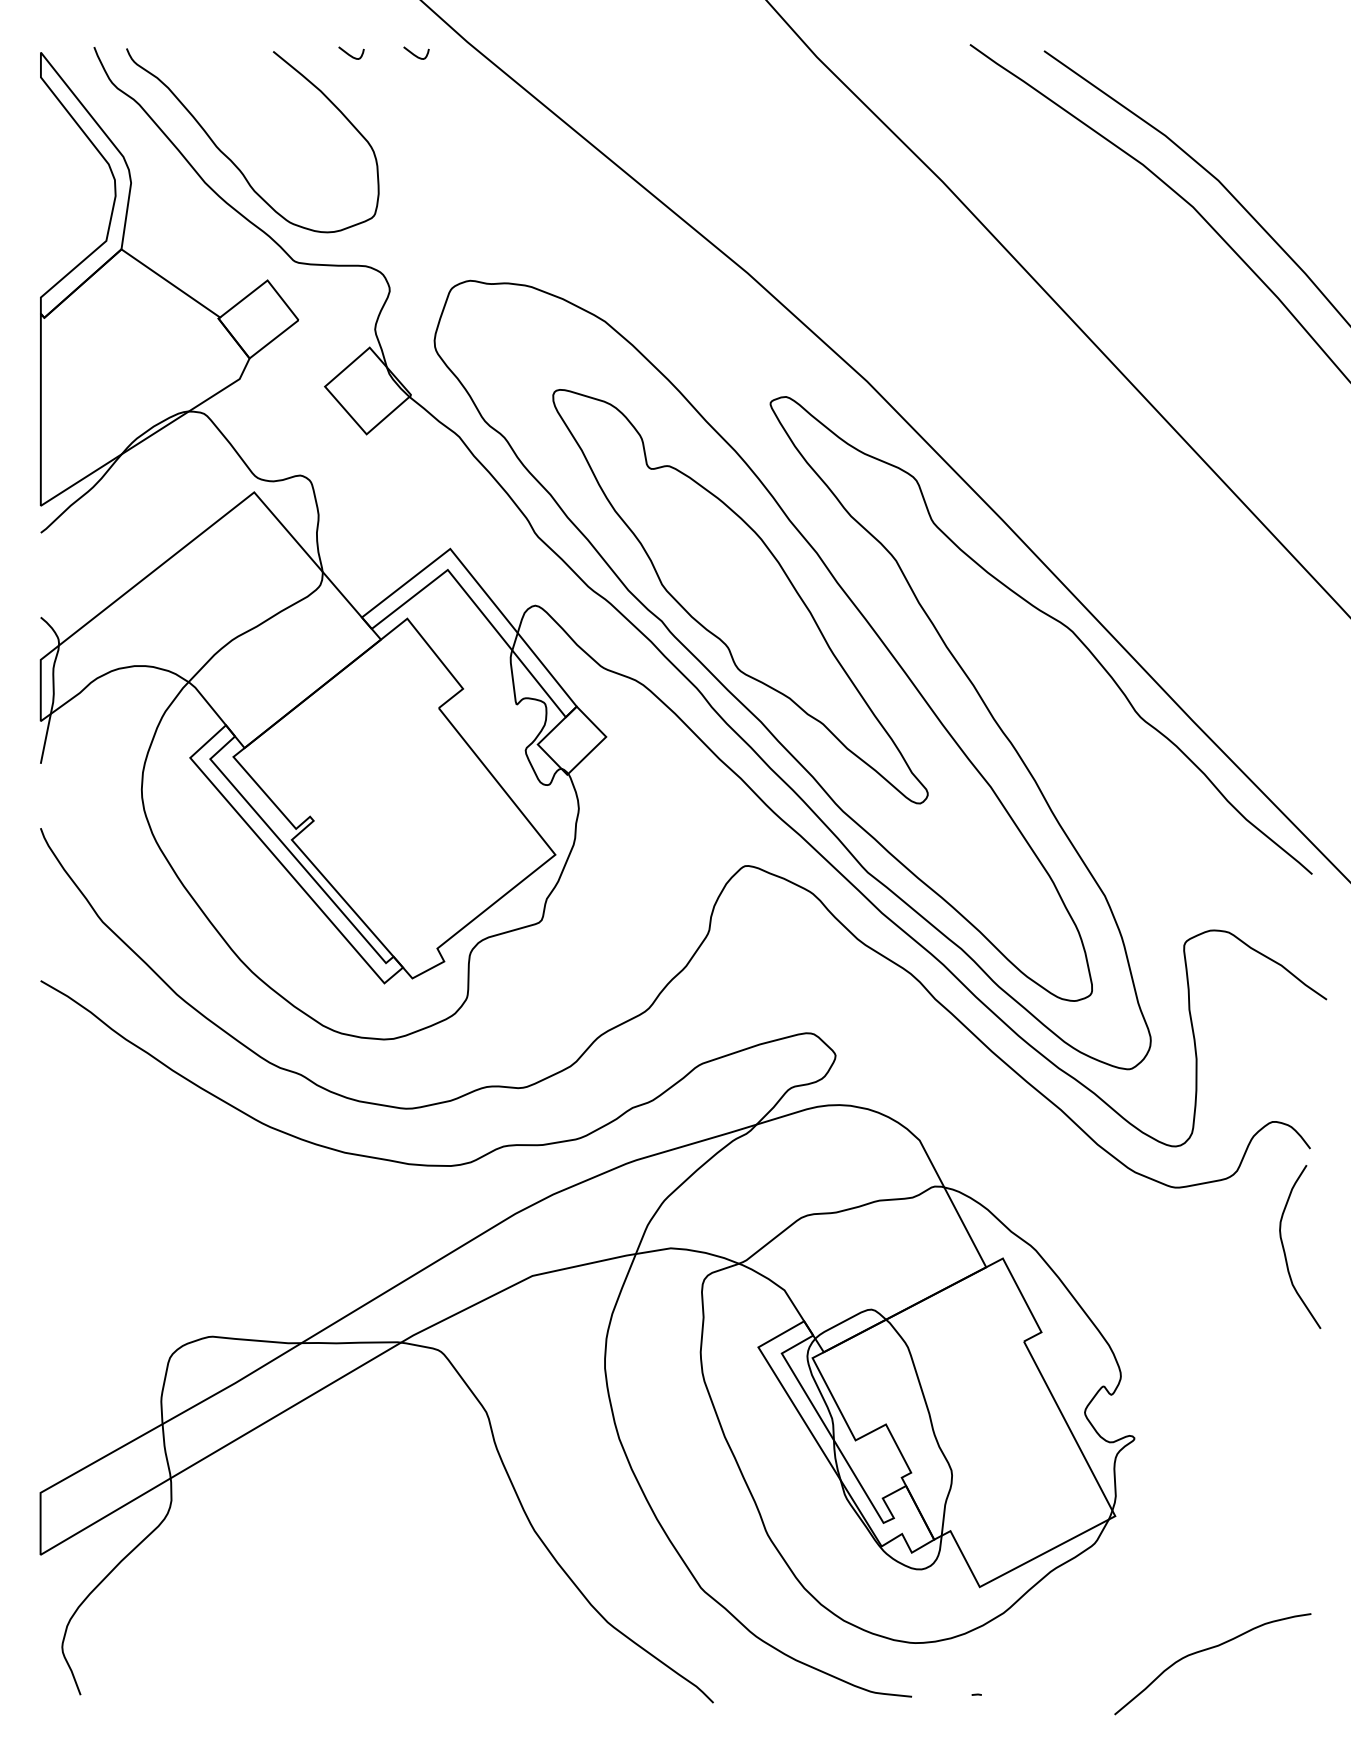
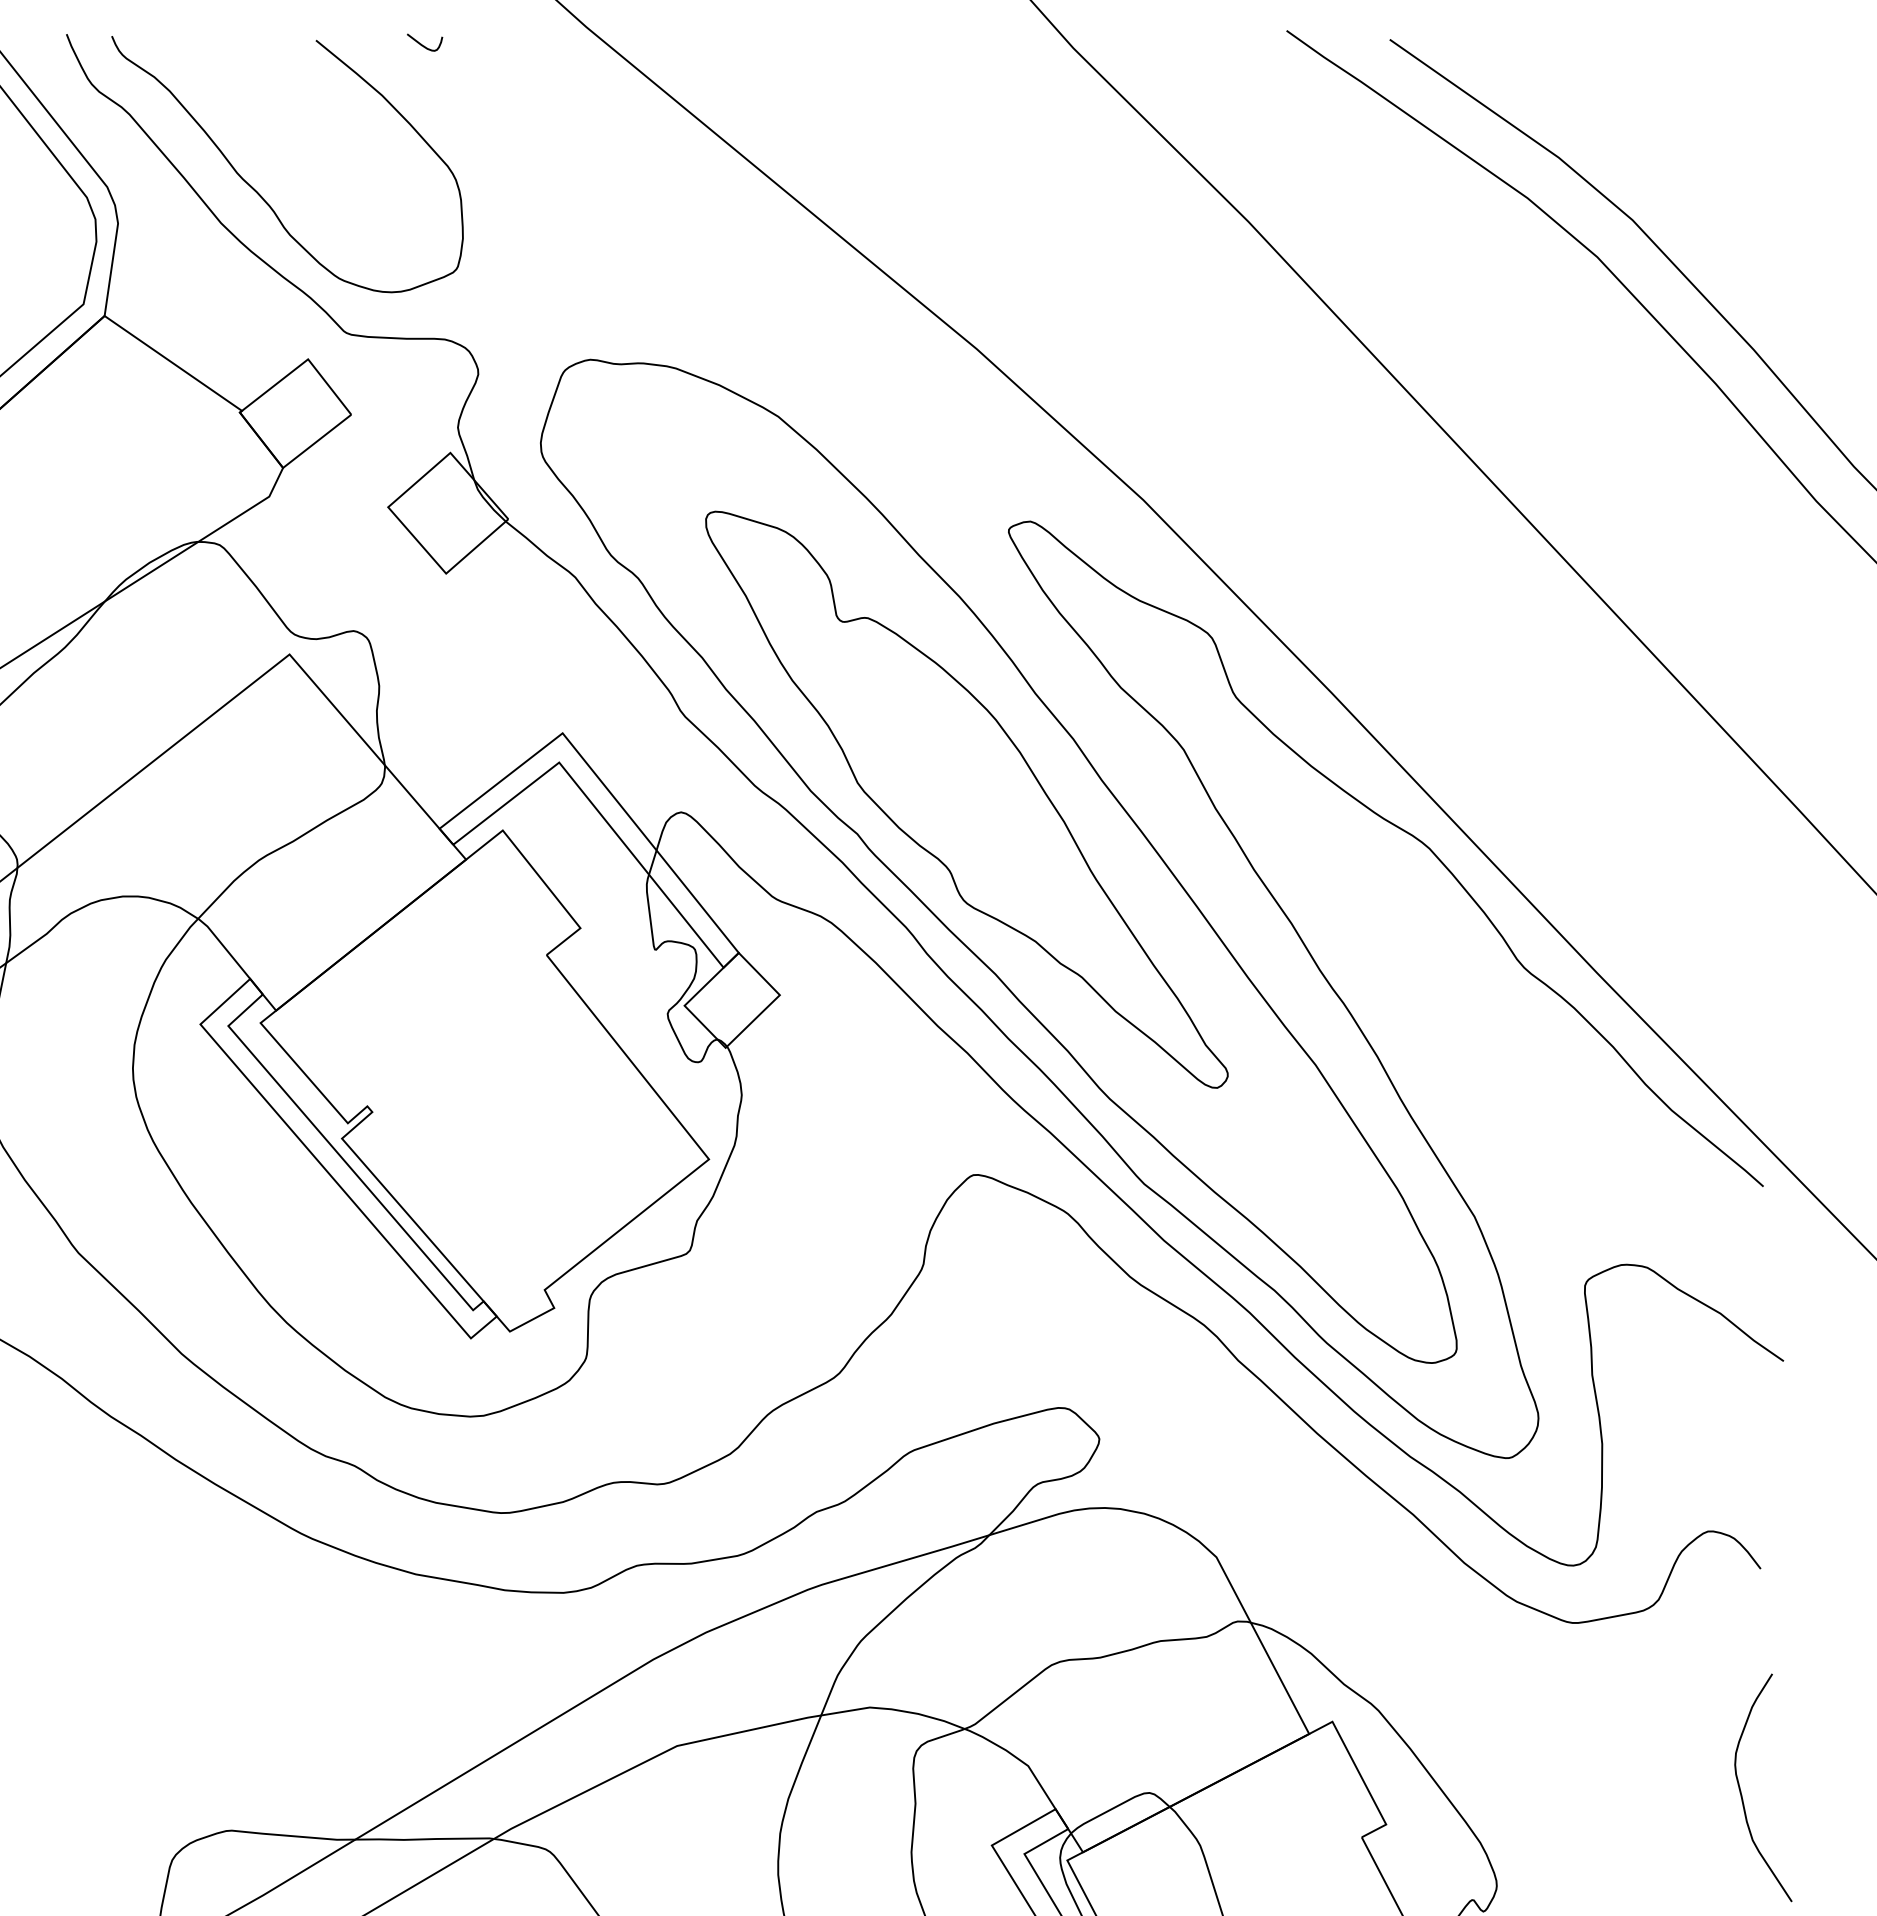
curve: (415, 54) -> (514, 44), removed
curve: (1285, 1251) -> (1742, 1794), moved

